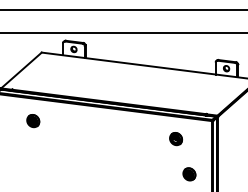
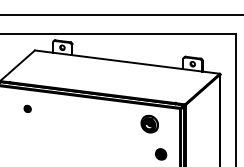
part: (33, 120) -> (27, 108), size x0.6
part: (175, 139) -> (149, 124), size x1.6

